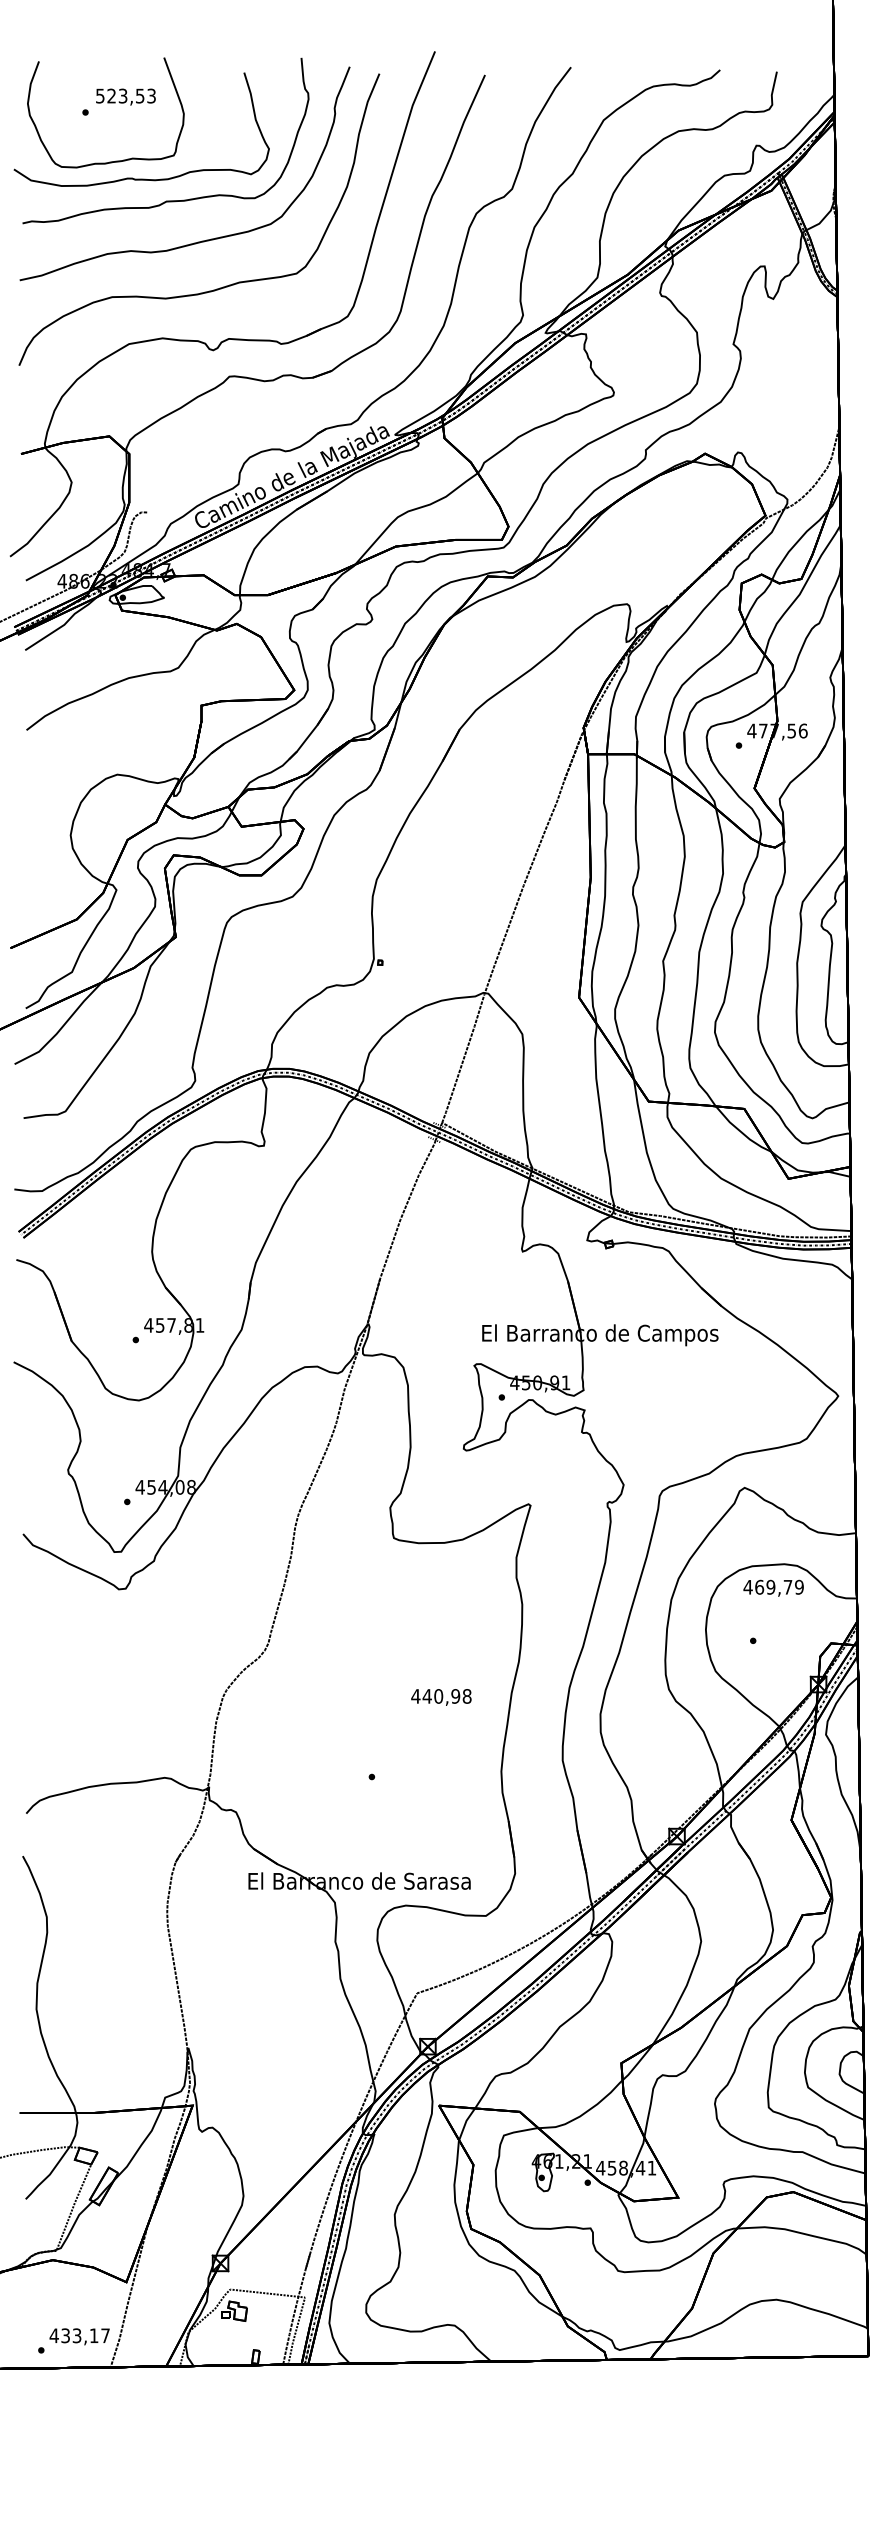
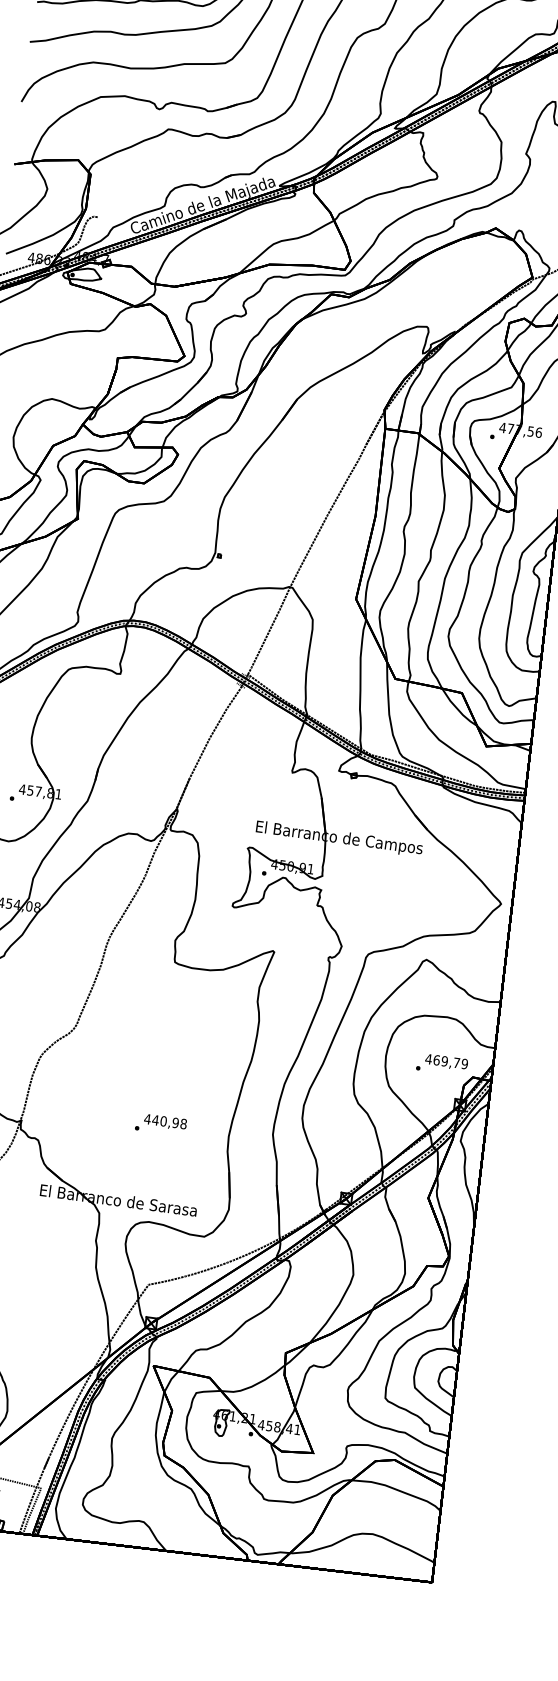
text: (773, 1587) -> (446, 1061), moved
text: (441, 1697) -> (165, 1122), moved

